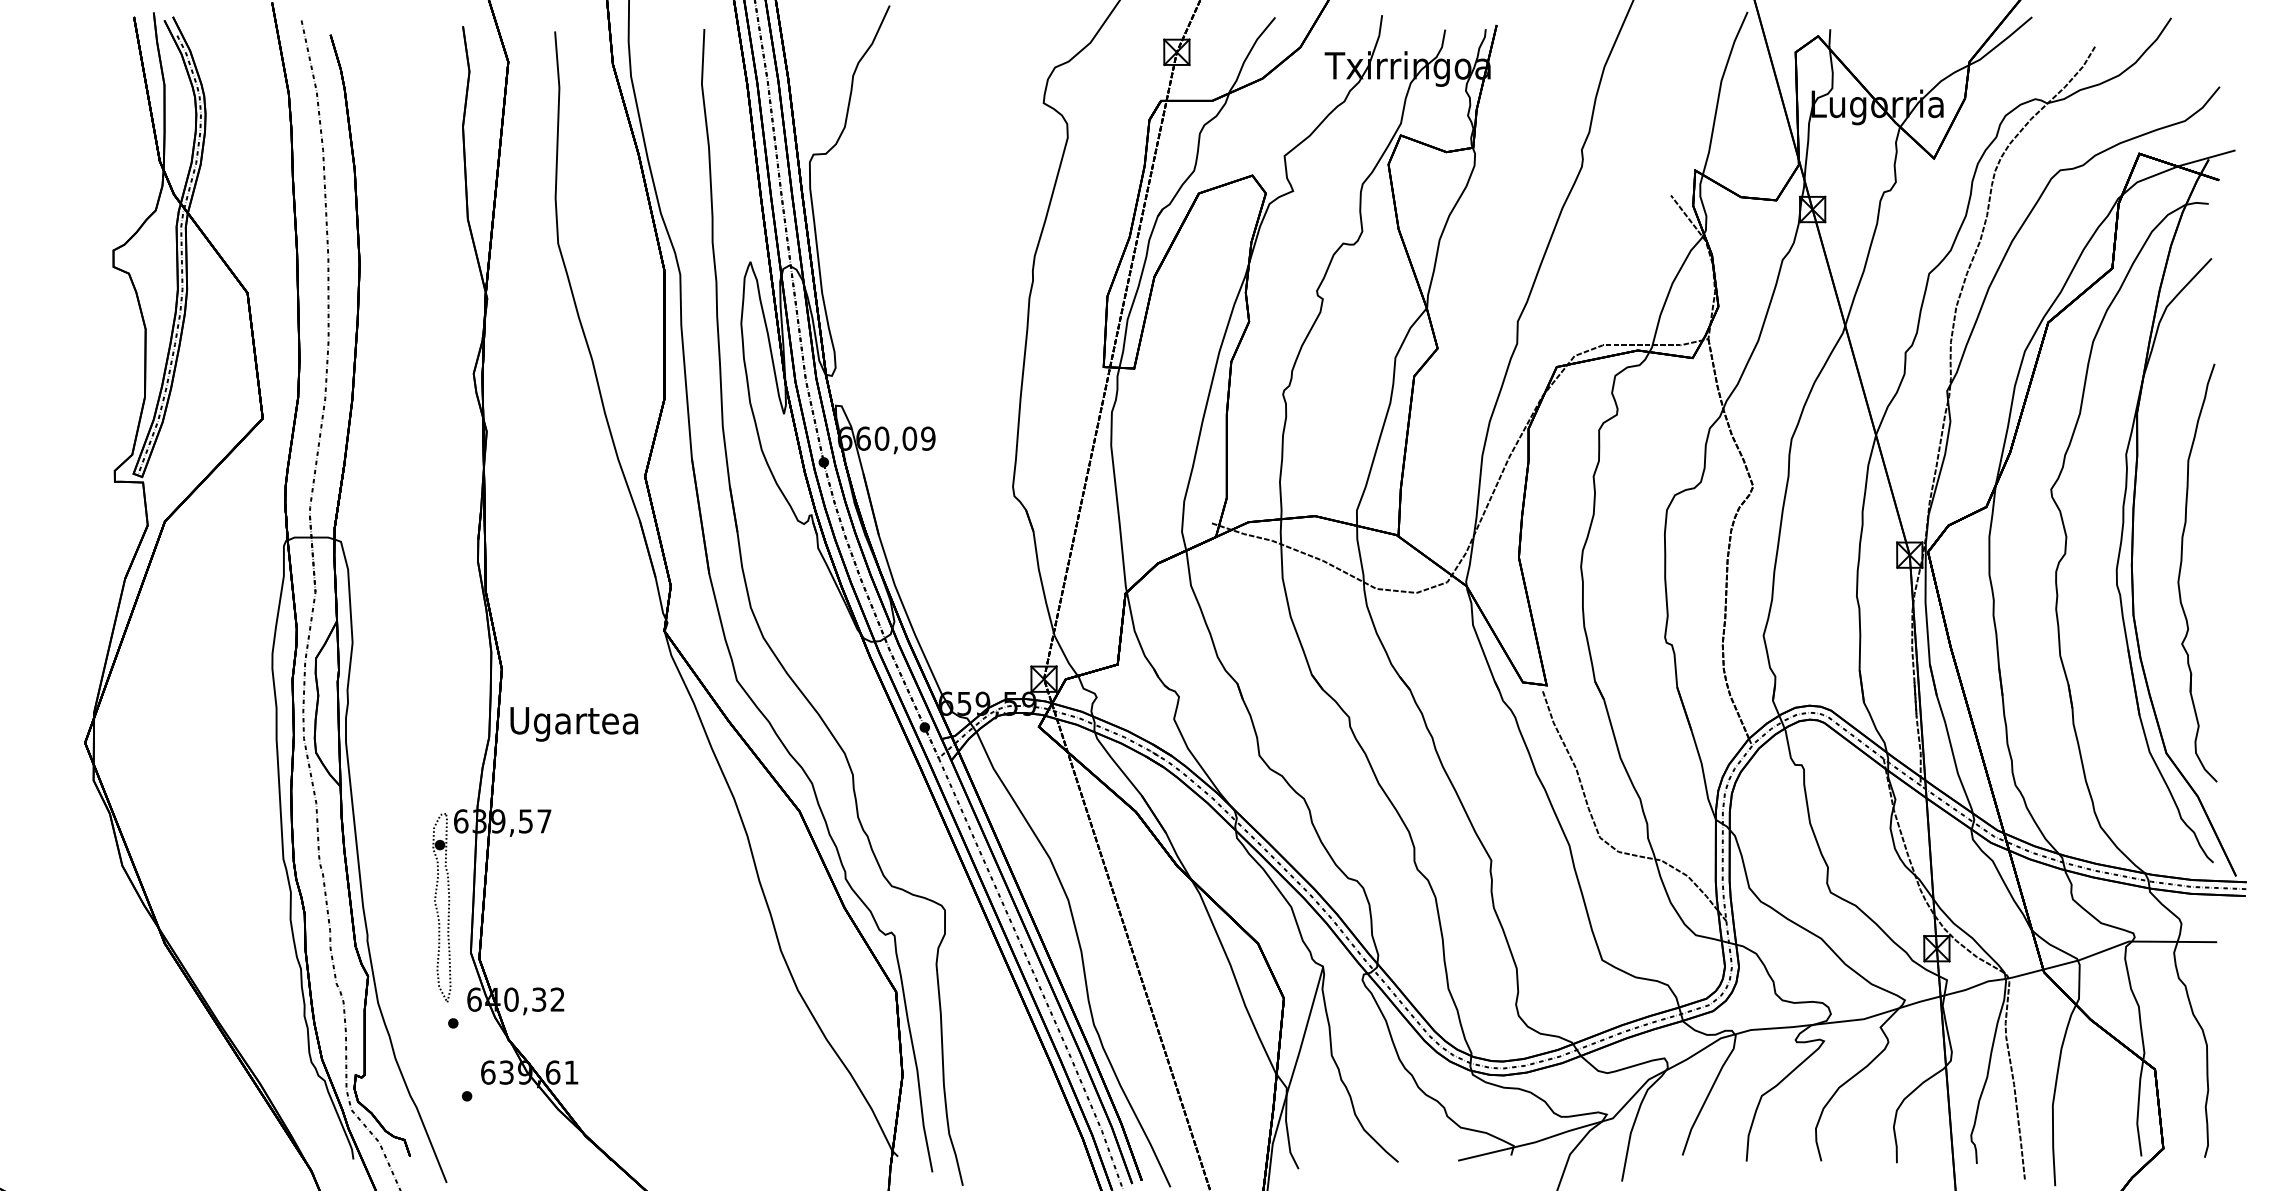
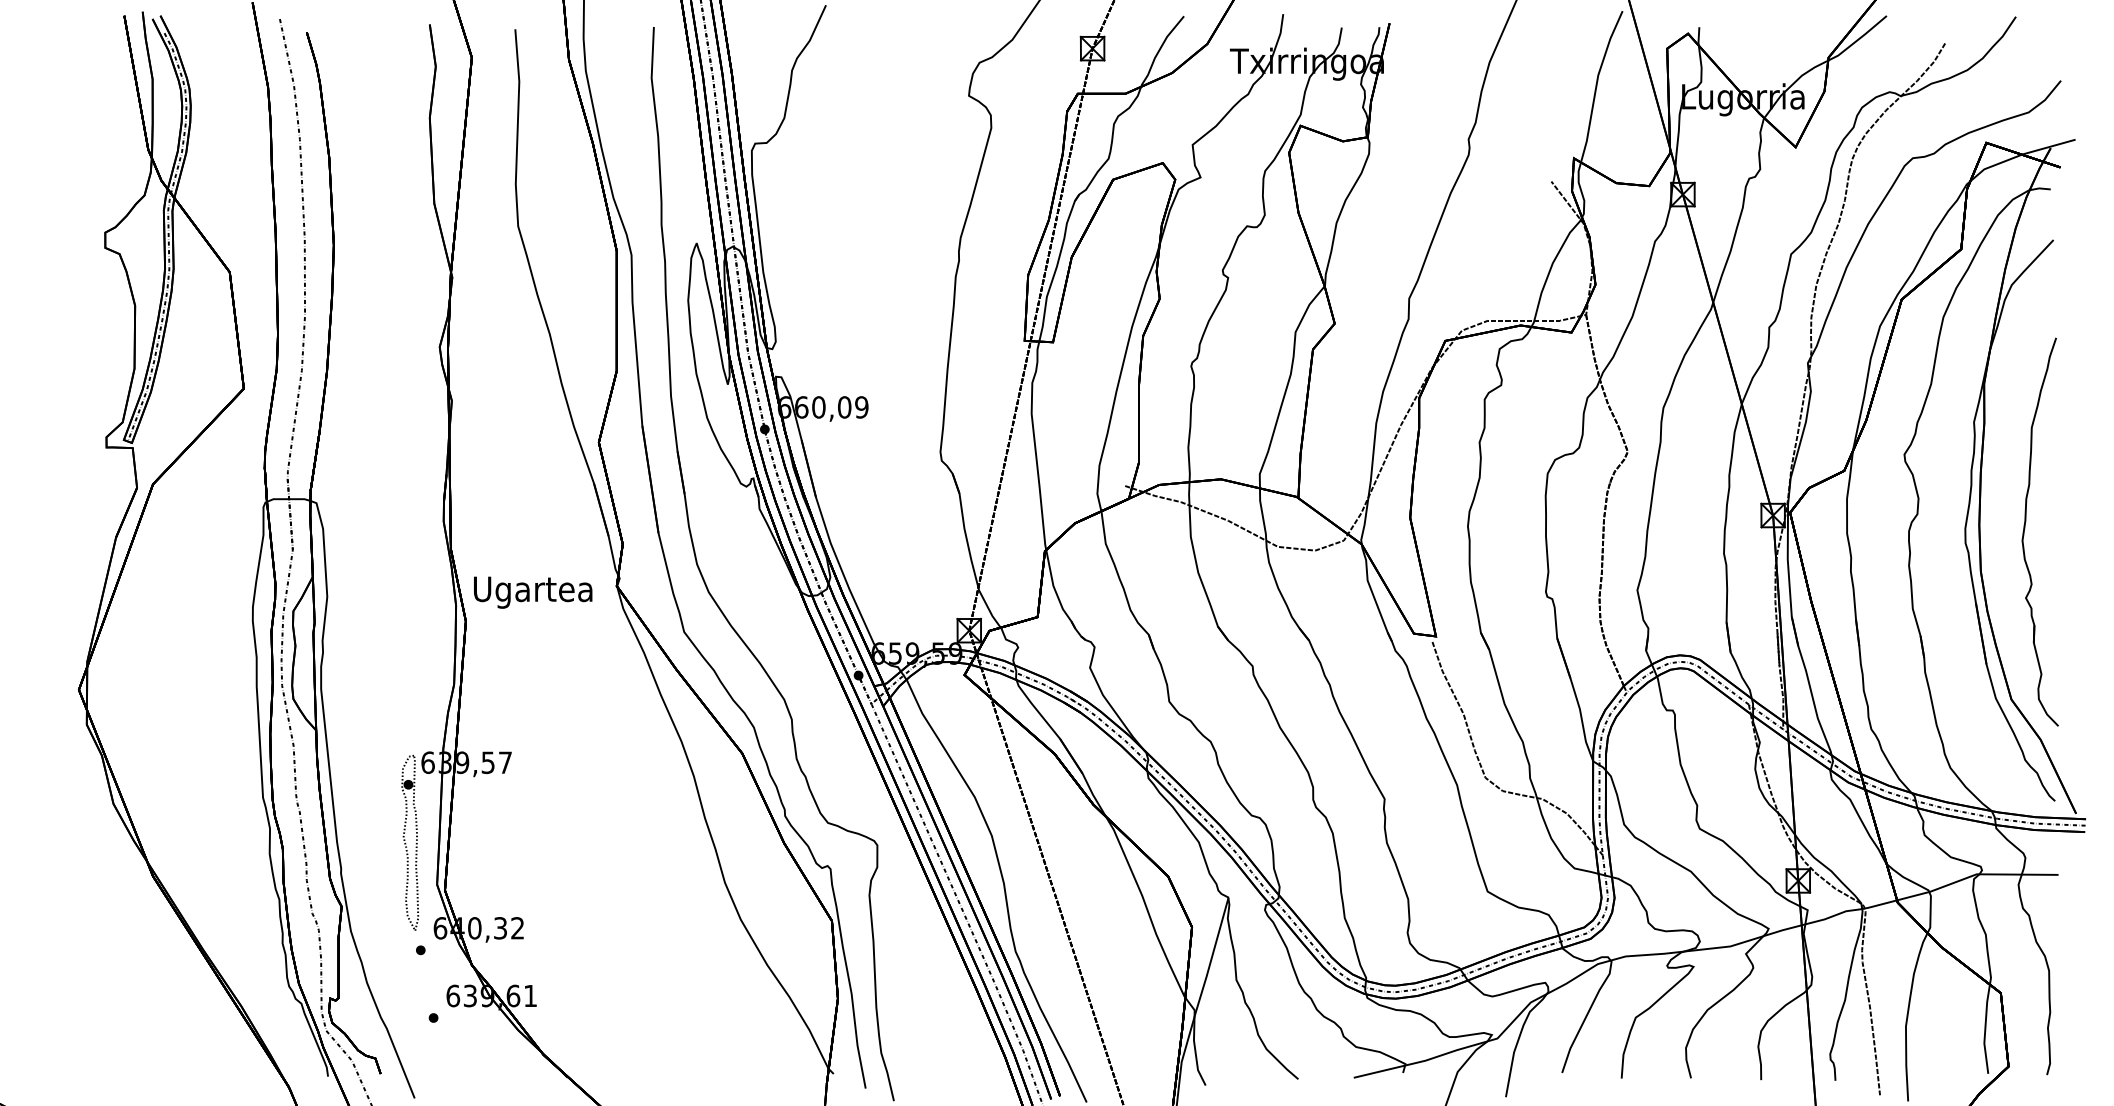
text: (574, 724) -> (533, 592), moved

